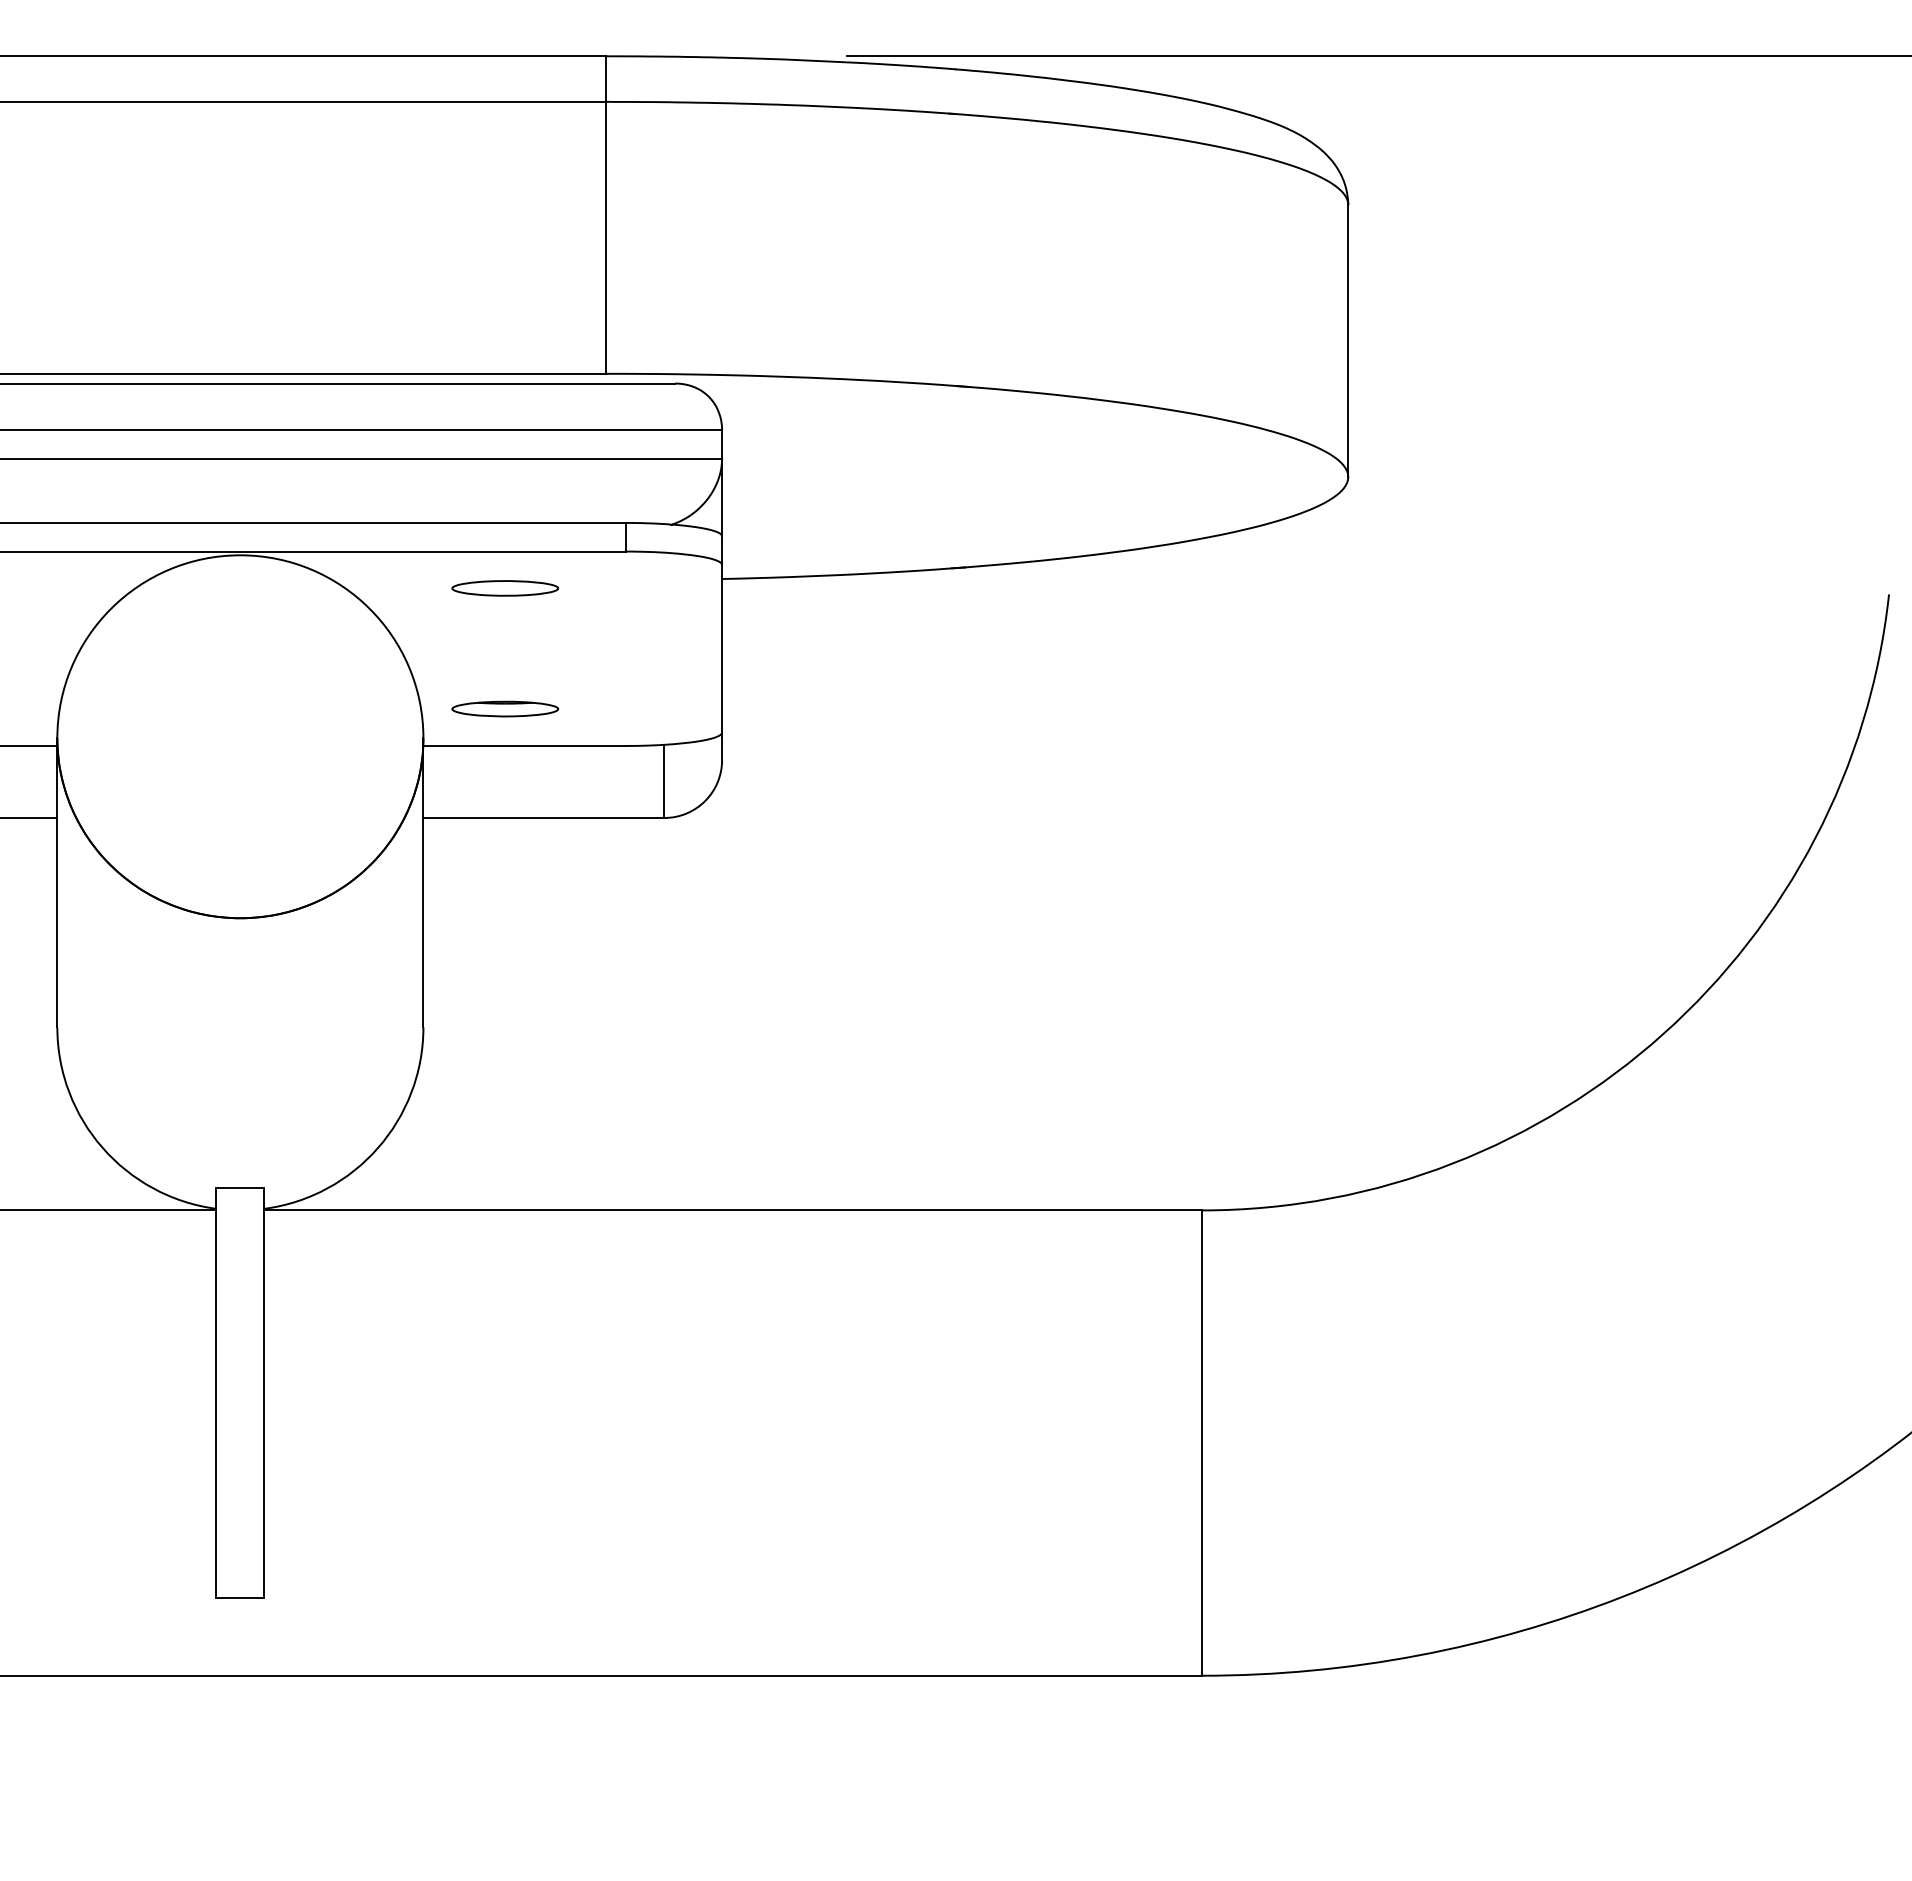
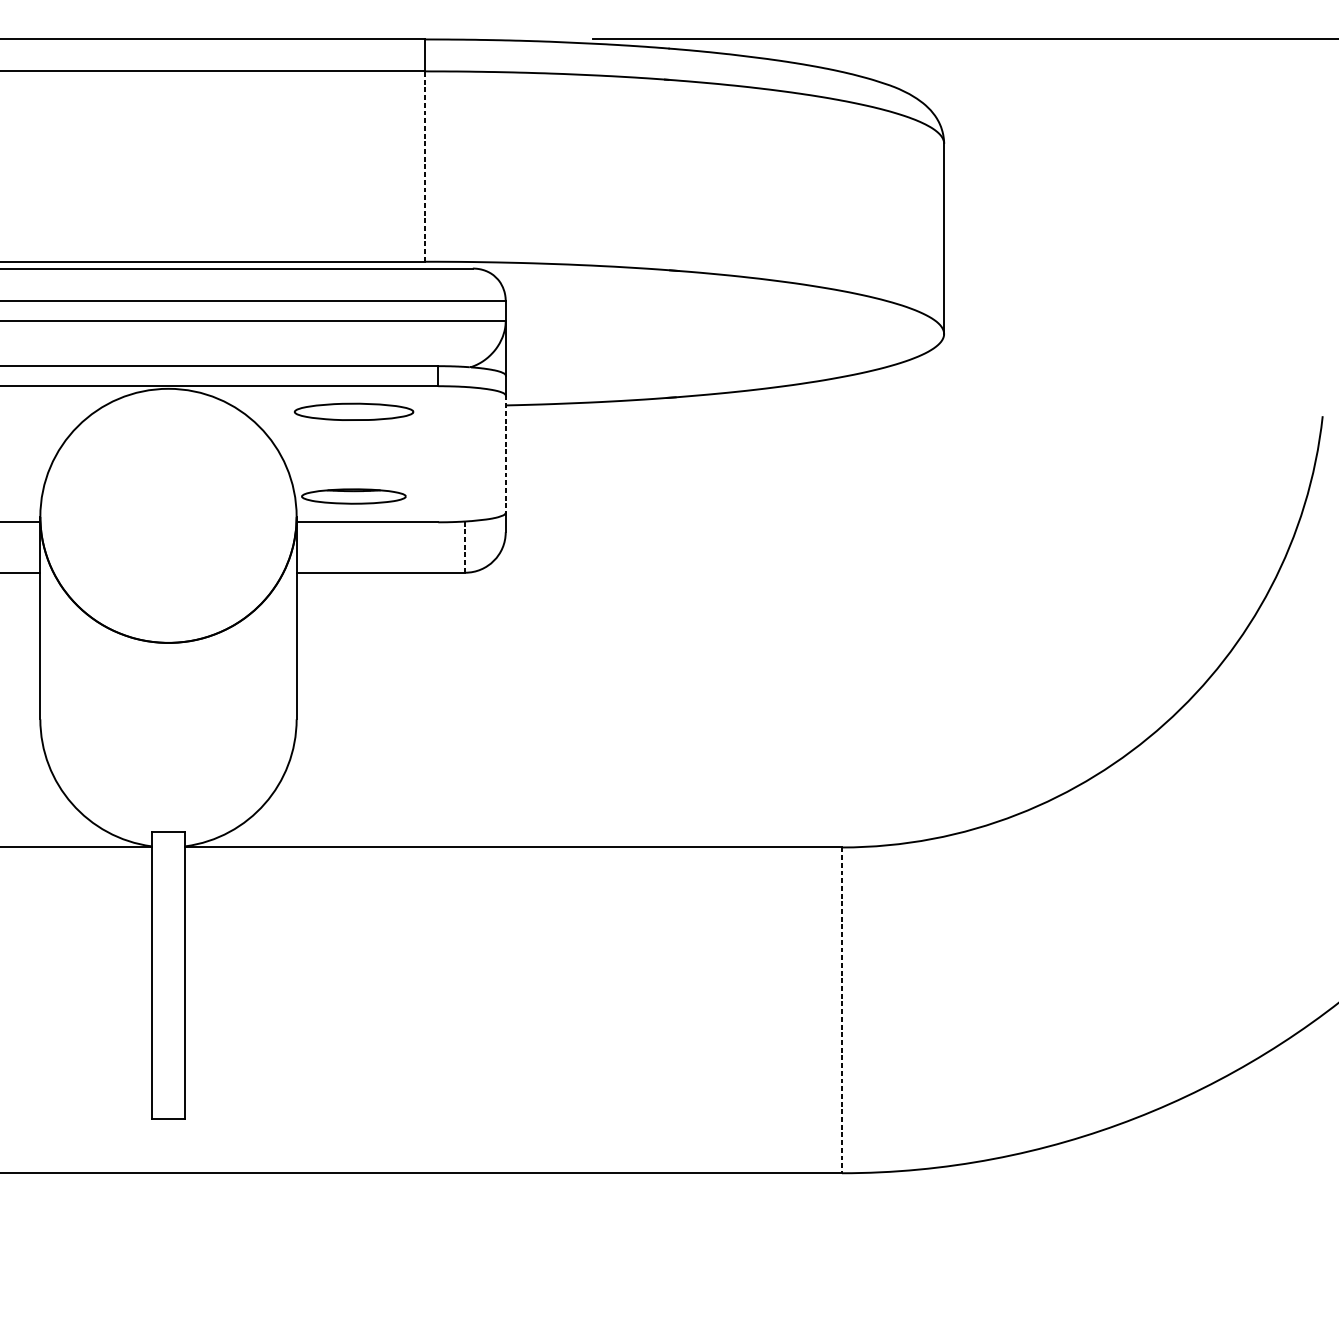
line: (606, 237) -> (424, 166), solid -> dashed
part: (504, 588) -> (353, 412), size x1.6
line: (722, 648) -> (506, 454), solid -> dashed
part: (505, 708) -> (354, 496), size x1.4
line: (664, 781) -> (465, 547), solid -> dashed
line: (1202, 1443) -> (842, 1010), solid -> dashed

